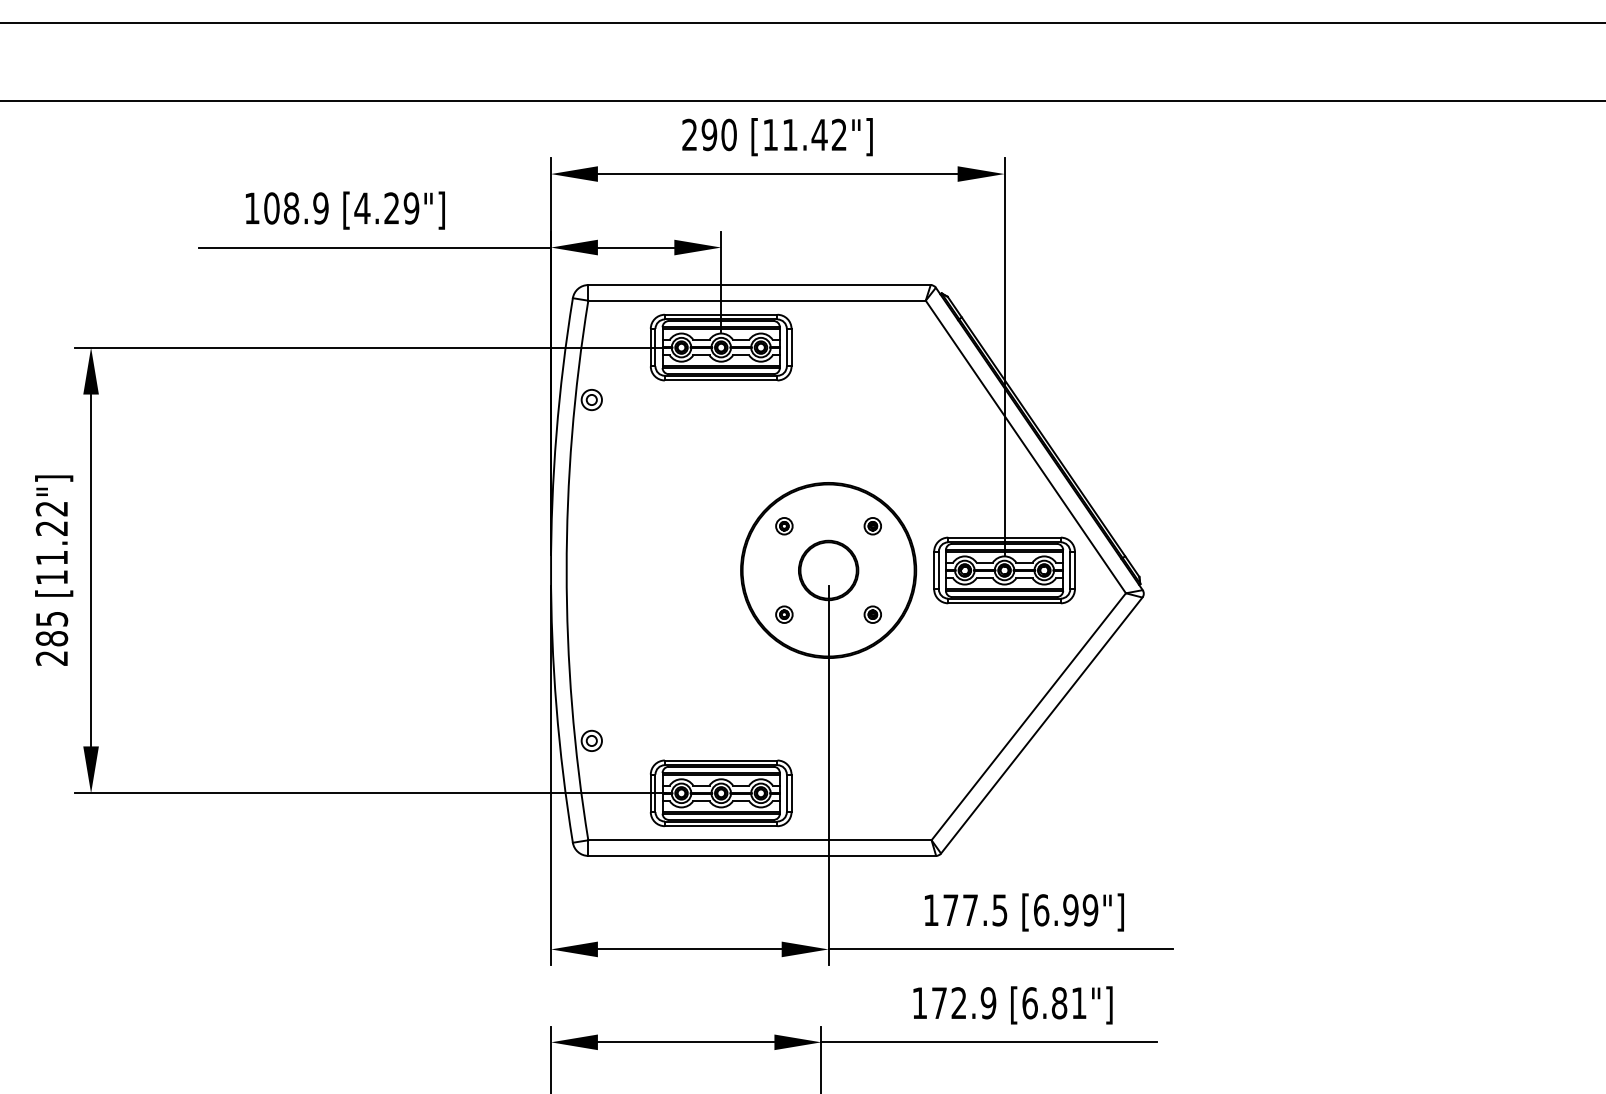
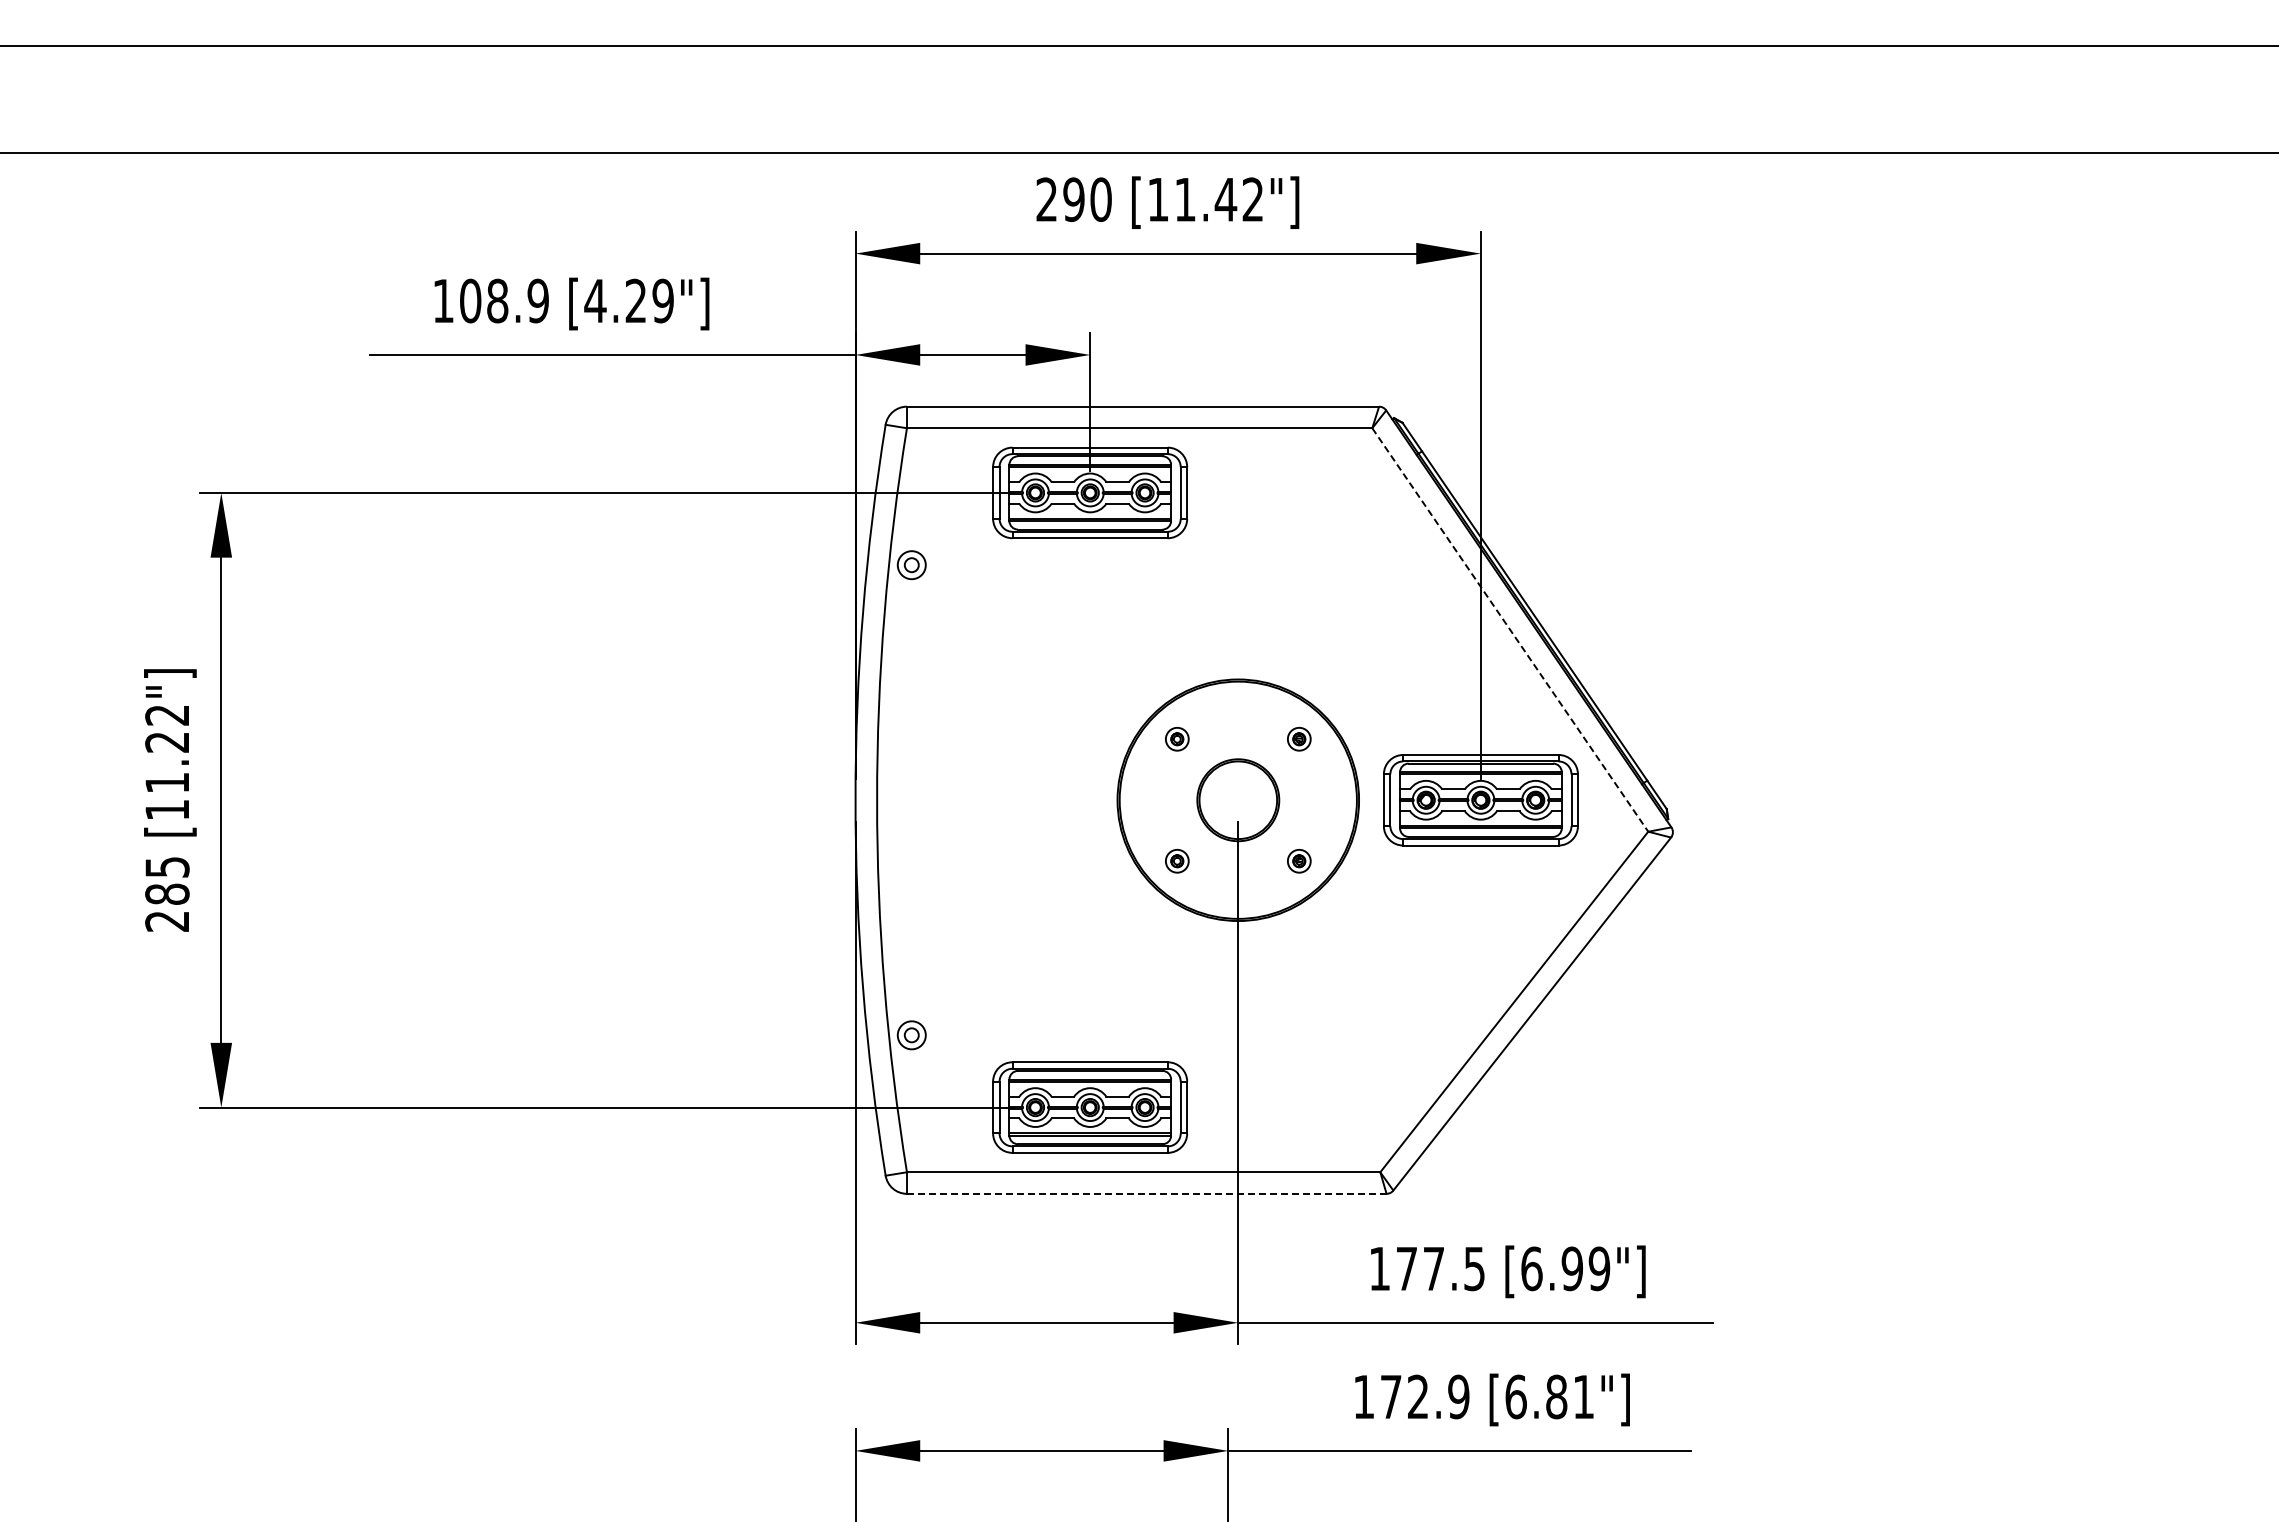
line: (1026, 447) -> (1510, 630), solid -> dashed
line: (762, 855) -> (1146, 1193), solid -> dashed

